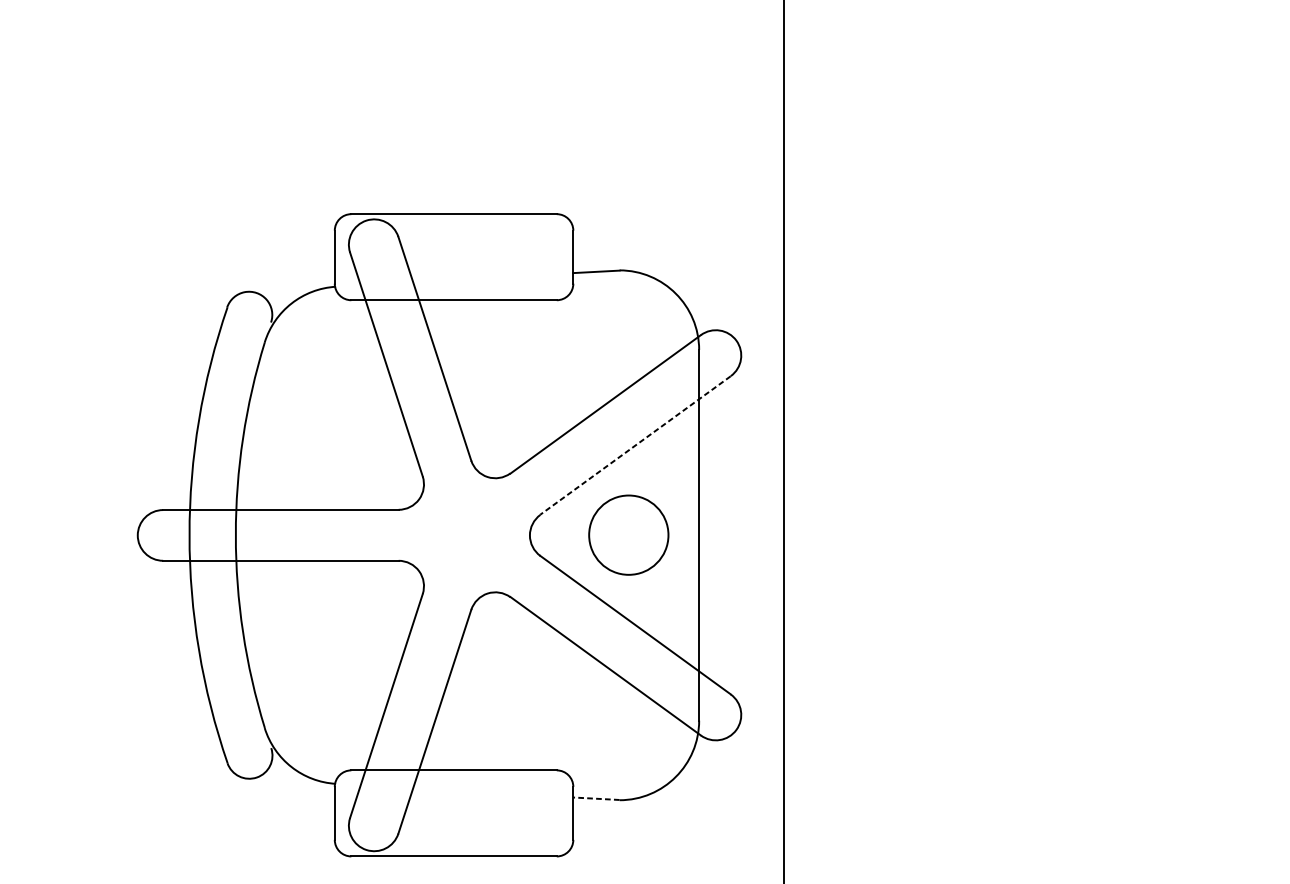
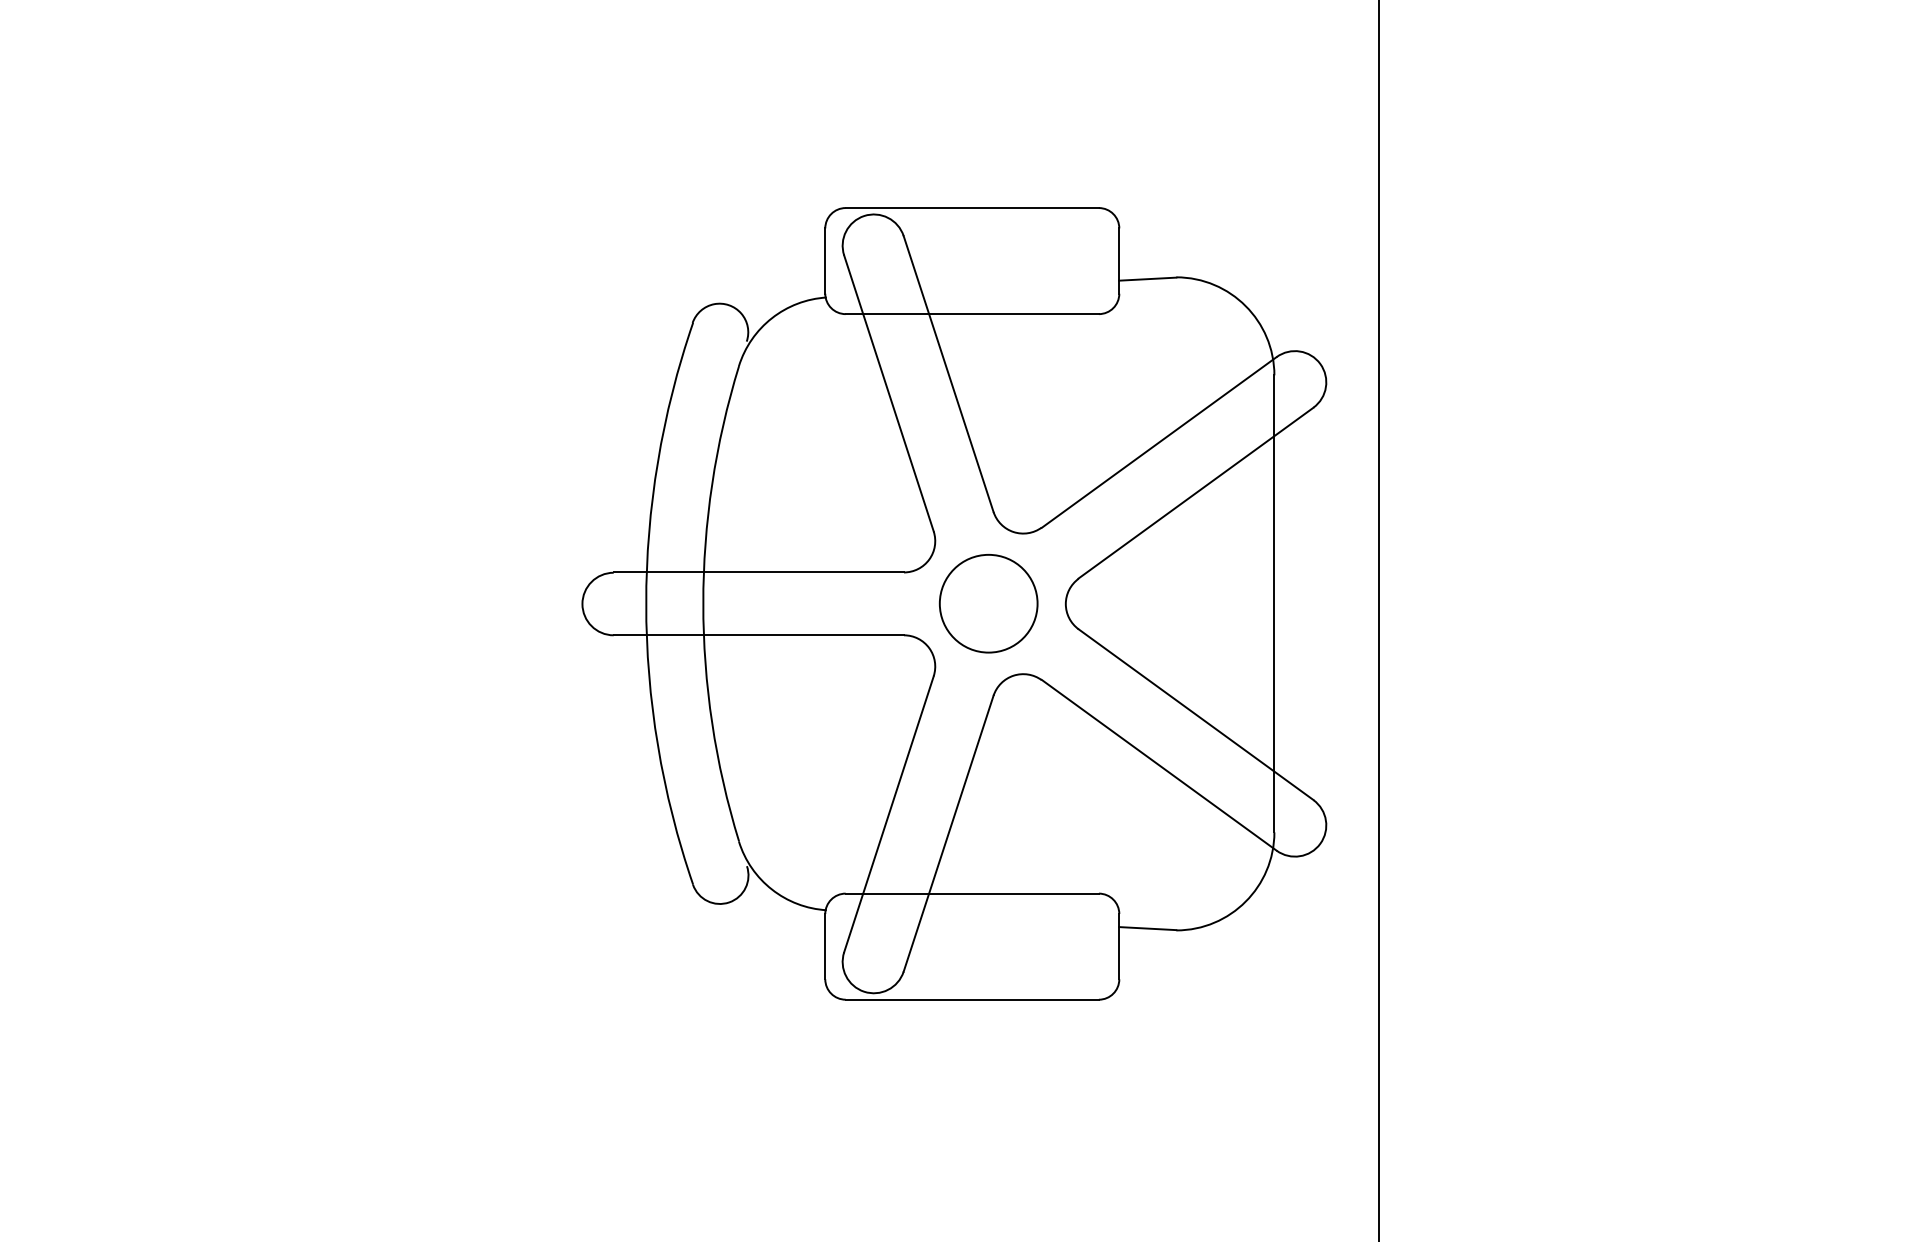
line: (635, 445) -> (1195, 493), dashed -> solid
circle: (628, 534) -> (988, 603), moved
line: (596, 798) -> (1147, 928), dashed -> solid

